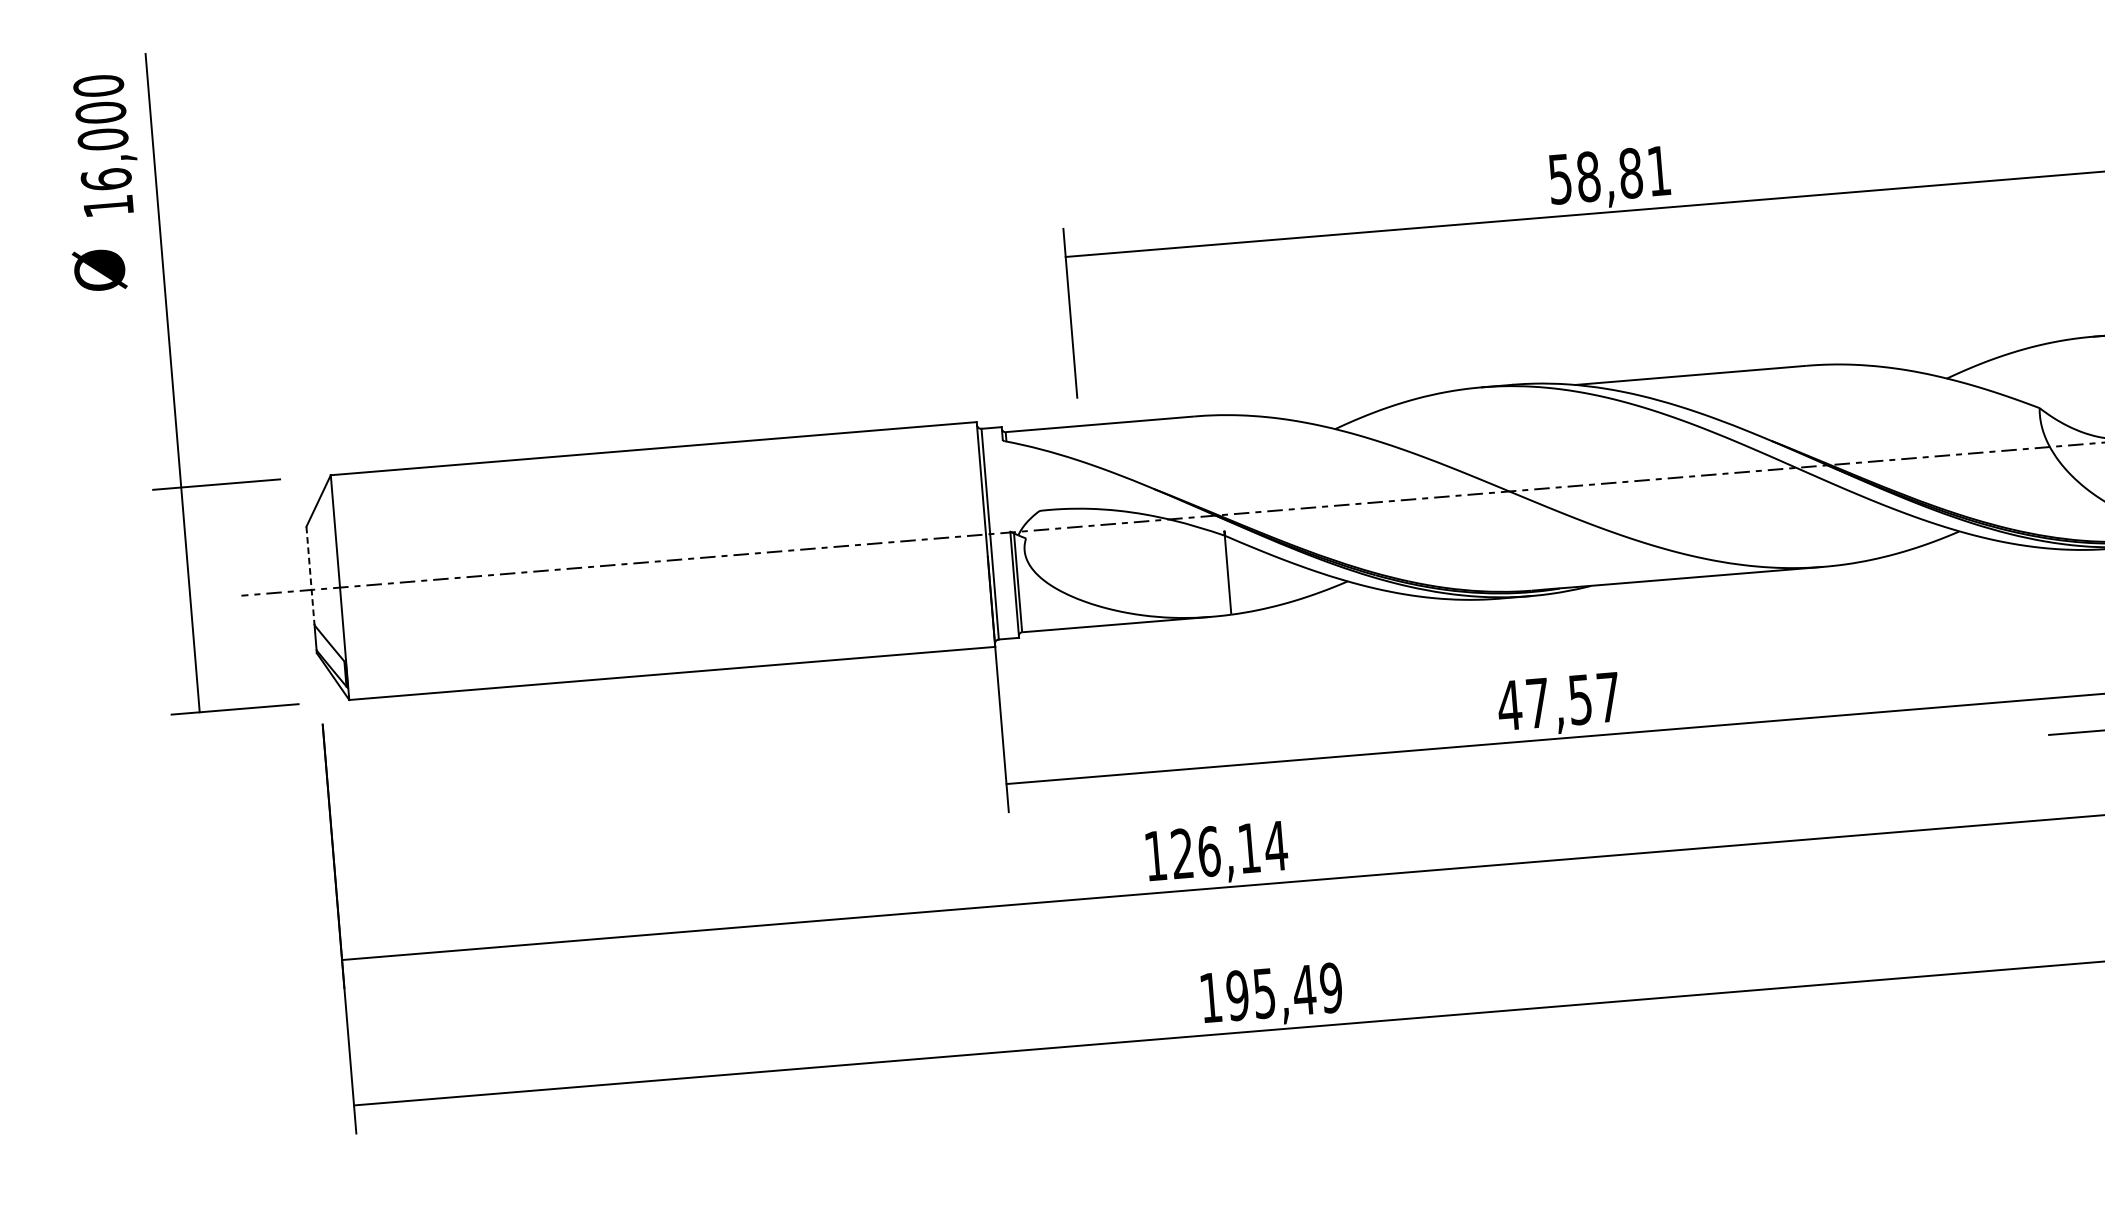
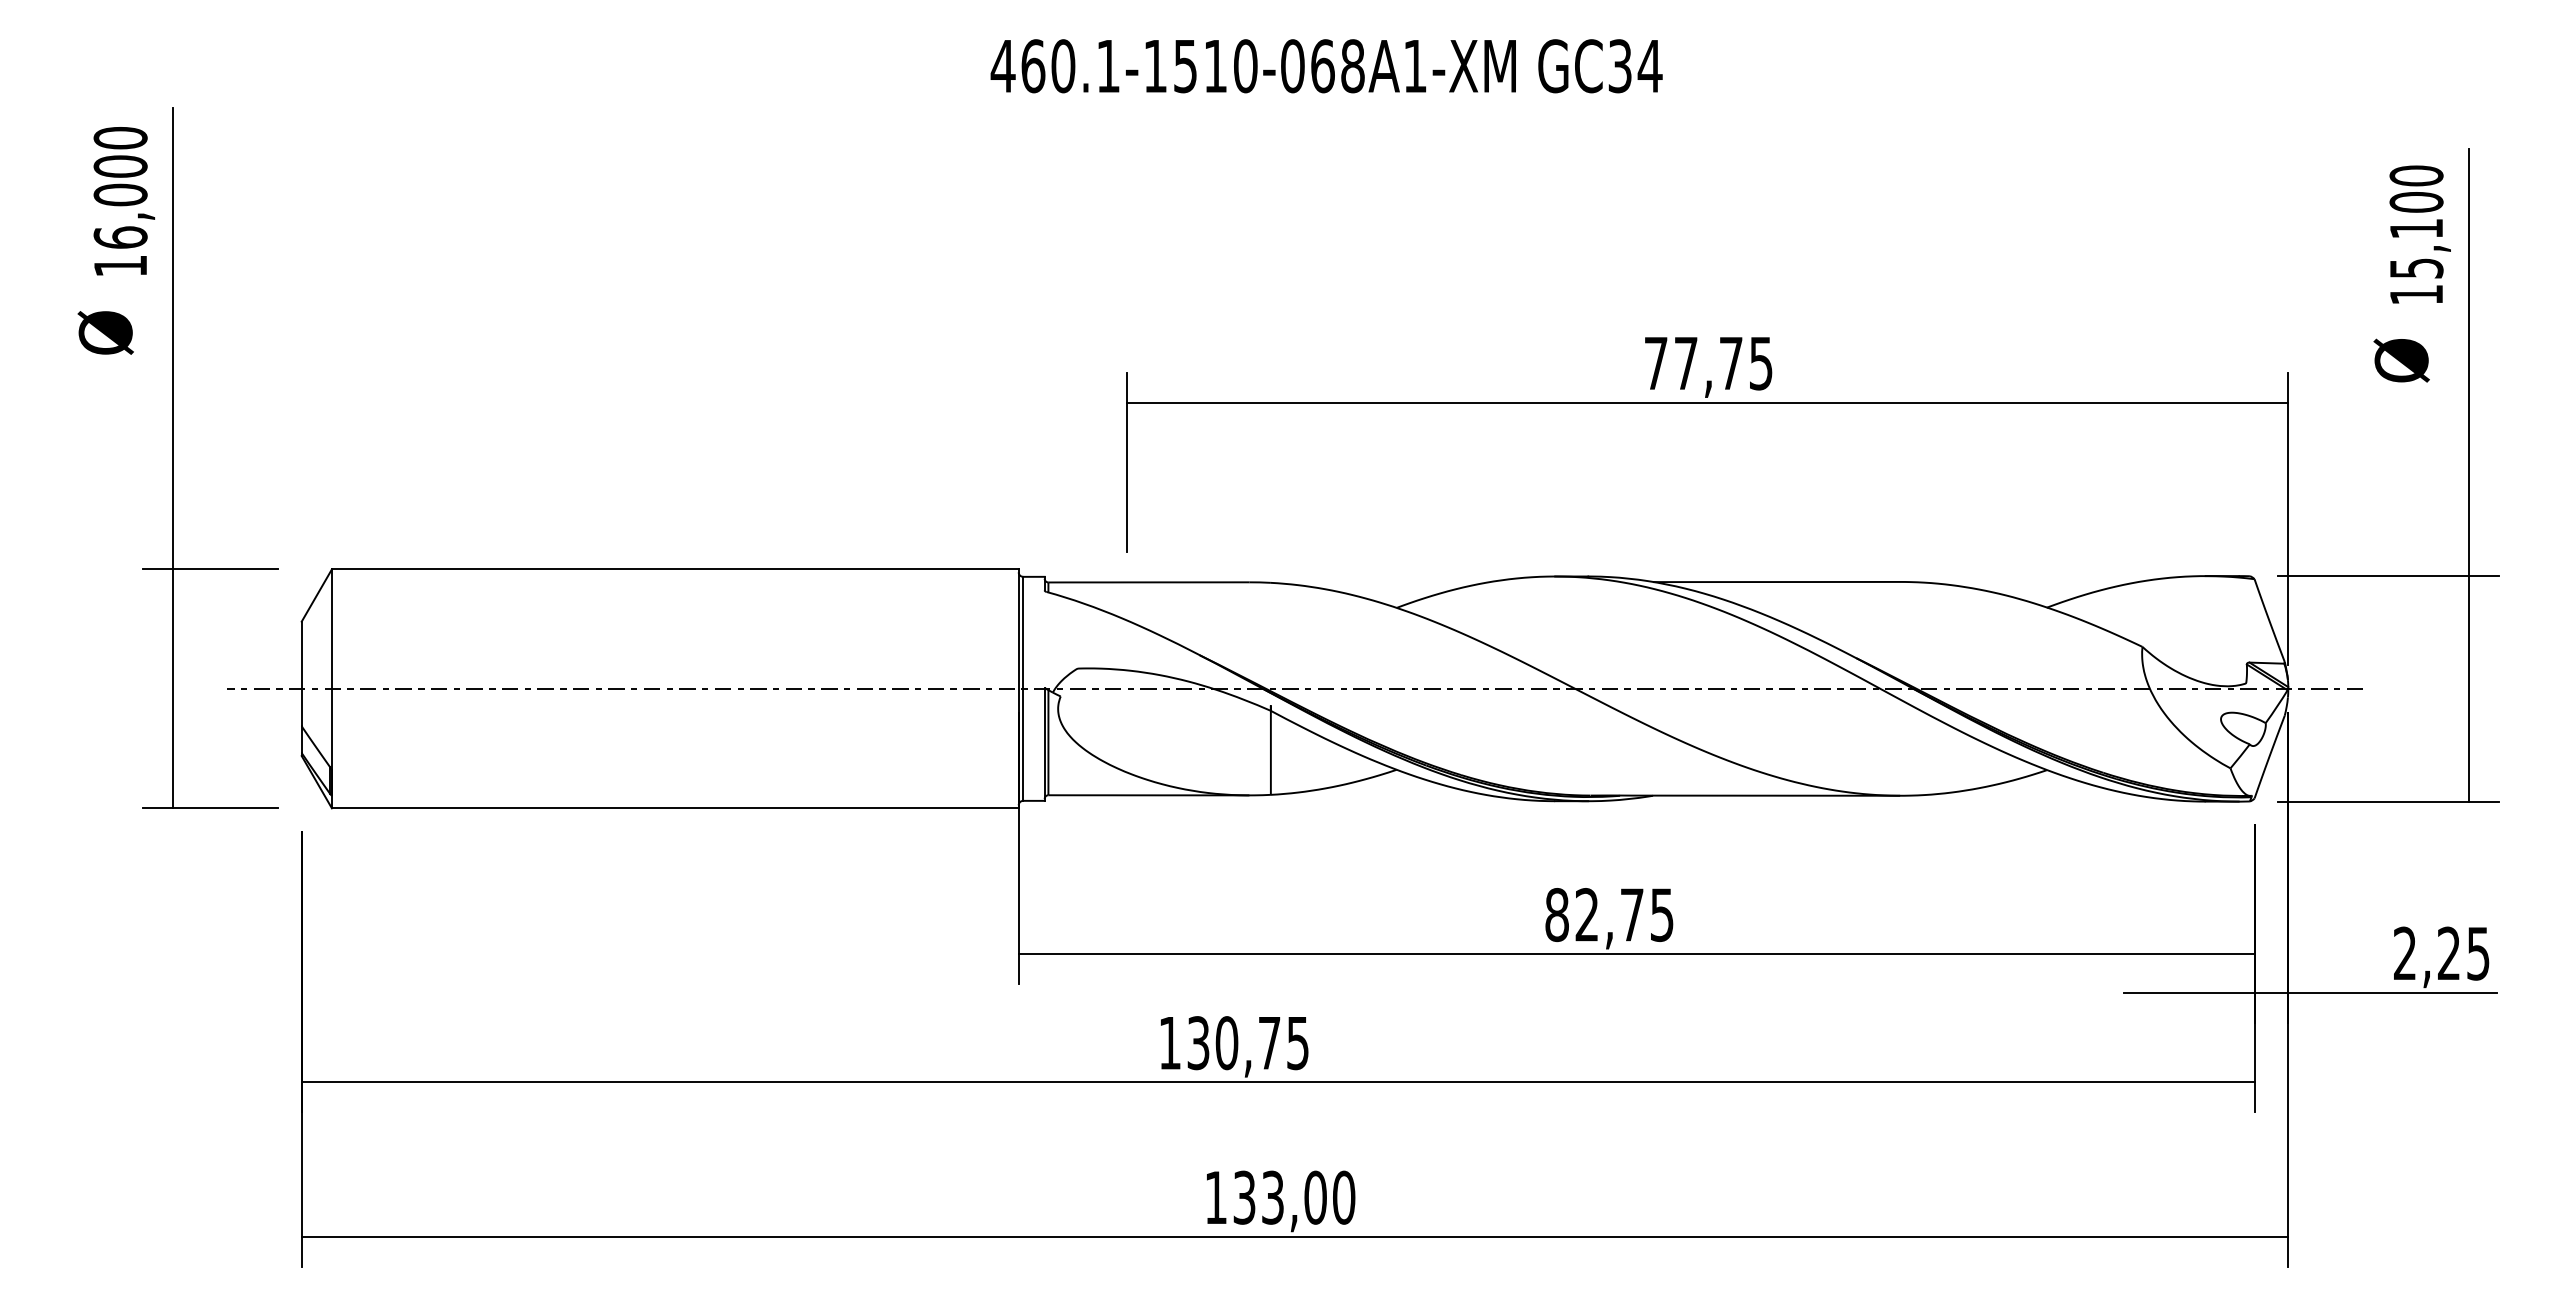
text: (1609, 175) -> (1708, 363), 58,81 -> 77,75
line: (310, 576) -> (301, 674), dashed -> solid
text: (1558, 702) -> (1608, 915), 47,57 -> 82,75
text: (1229, 850) -> (1248, 1043), 126,14 -> 130,75
text: (1284, 991) -> (1294, 1197), 195,49 -> 133,00

